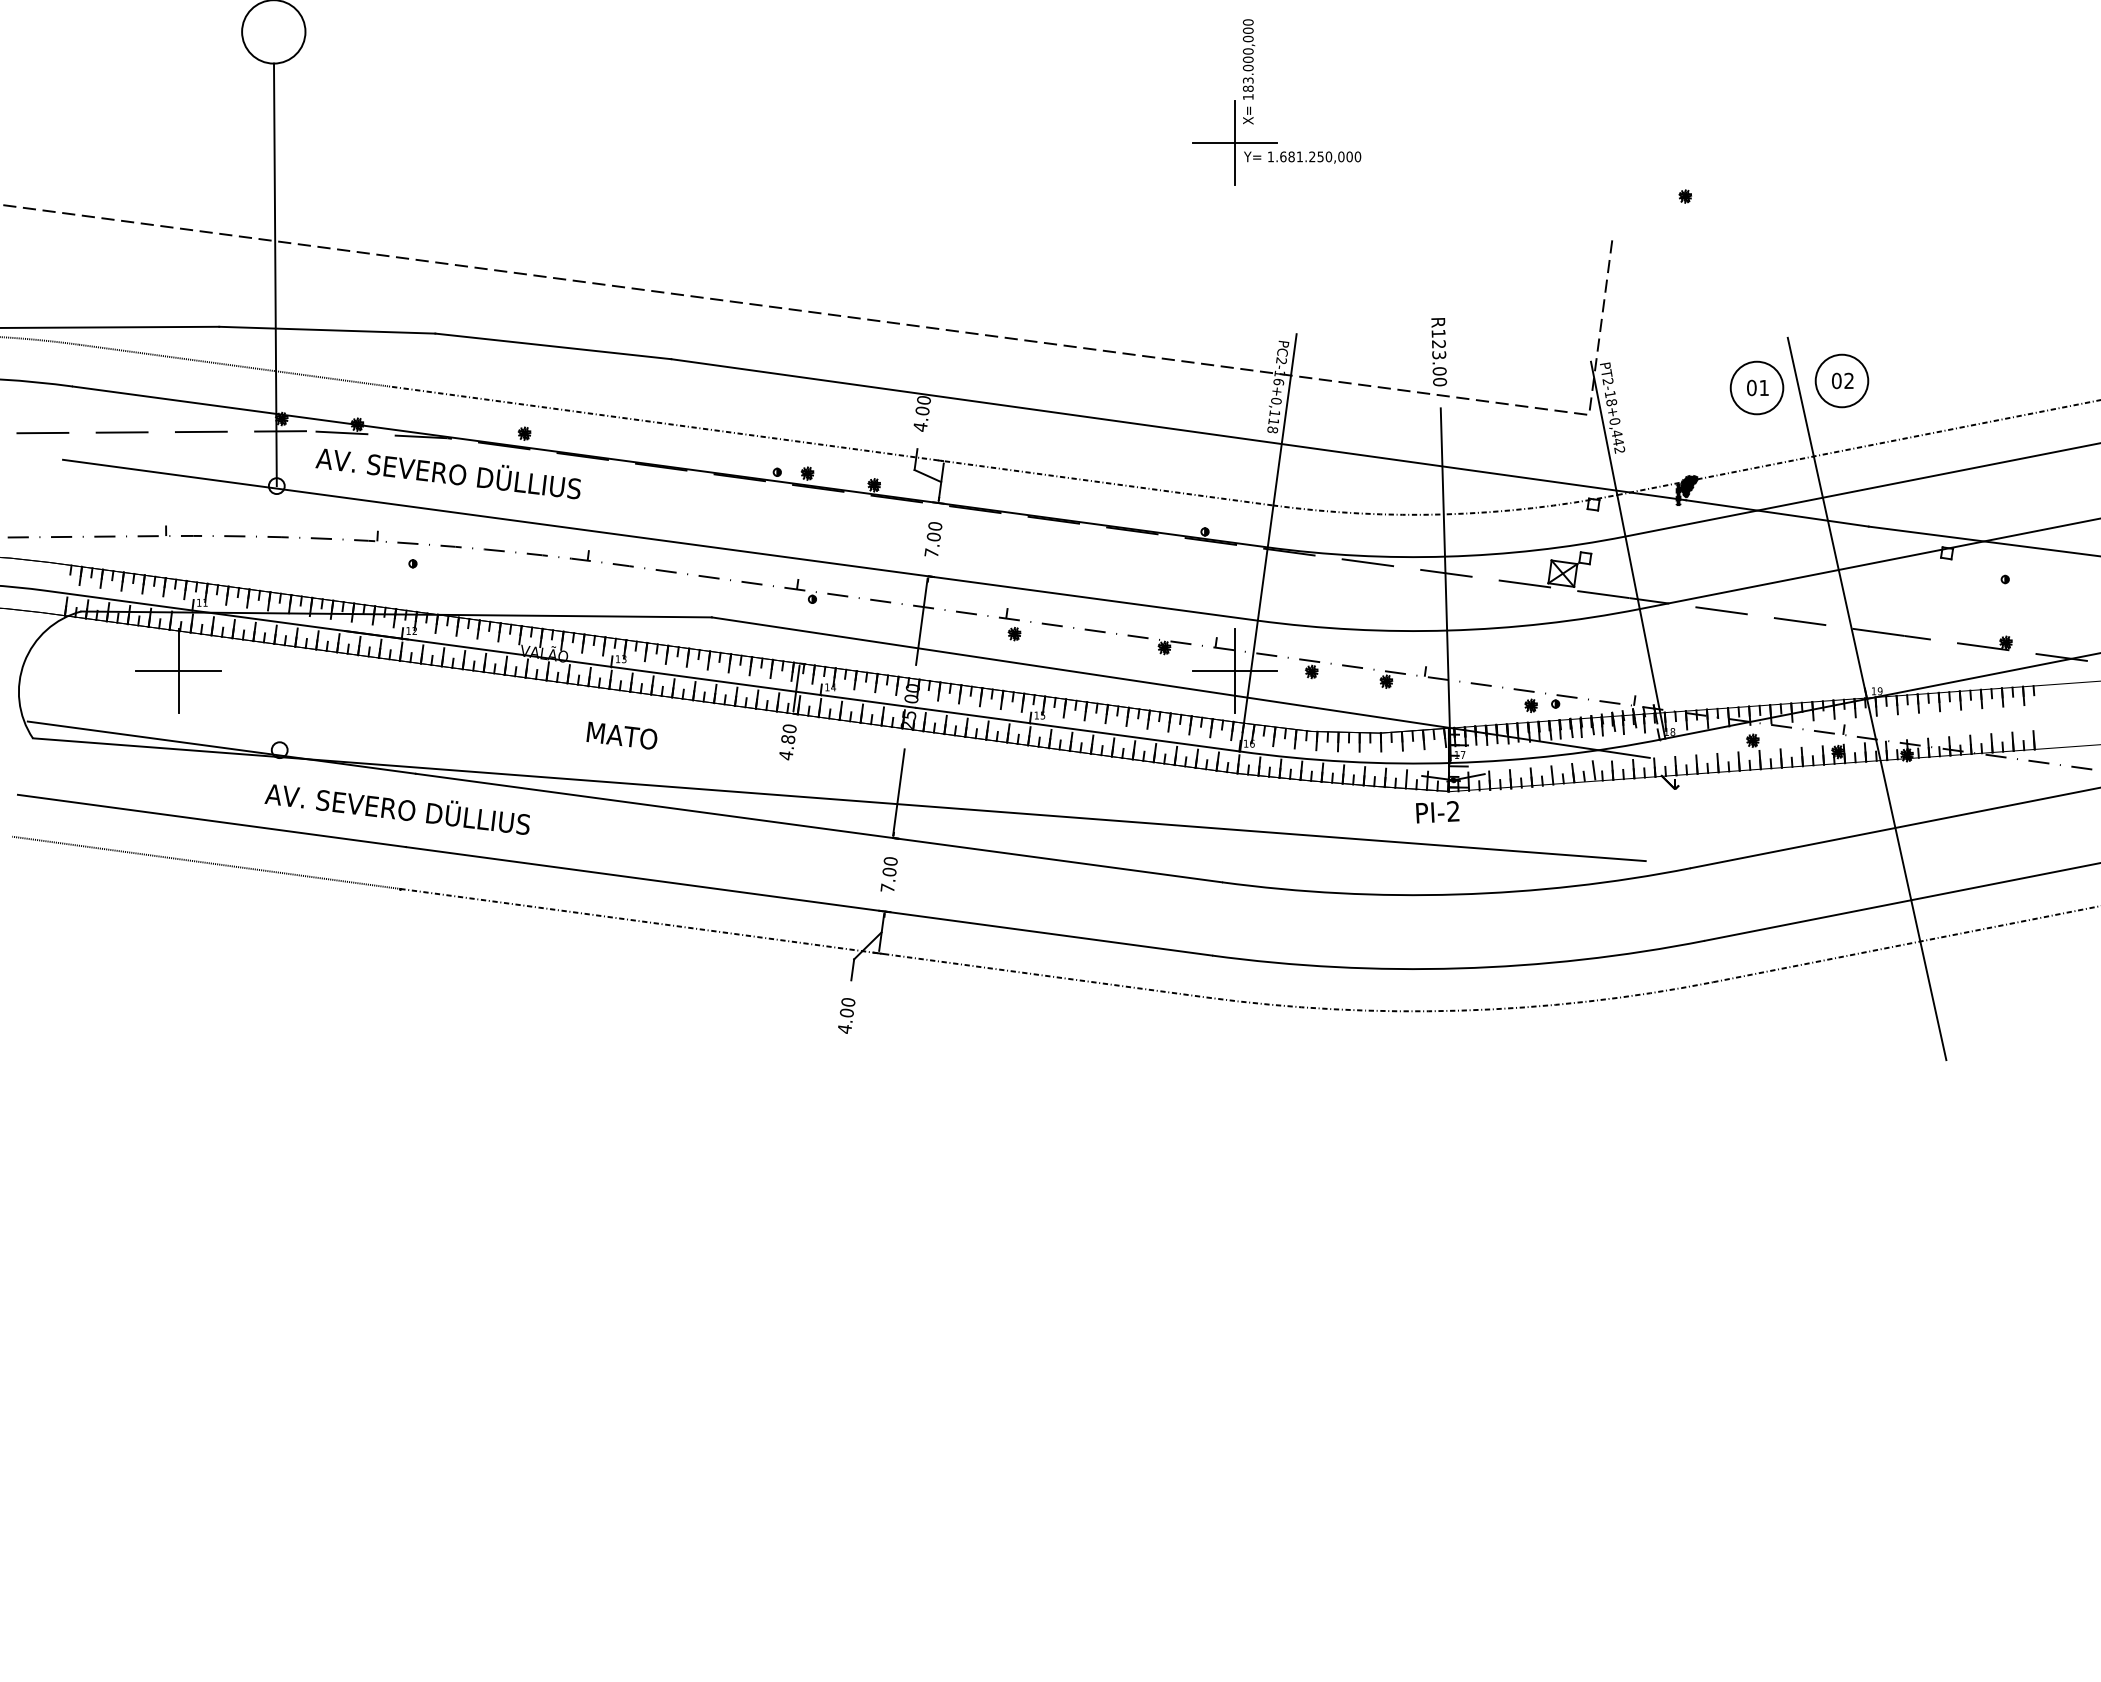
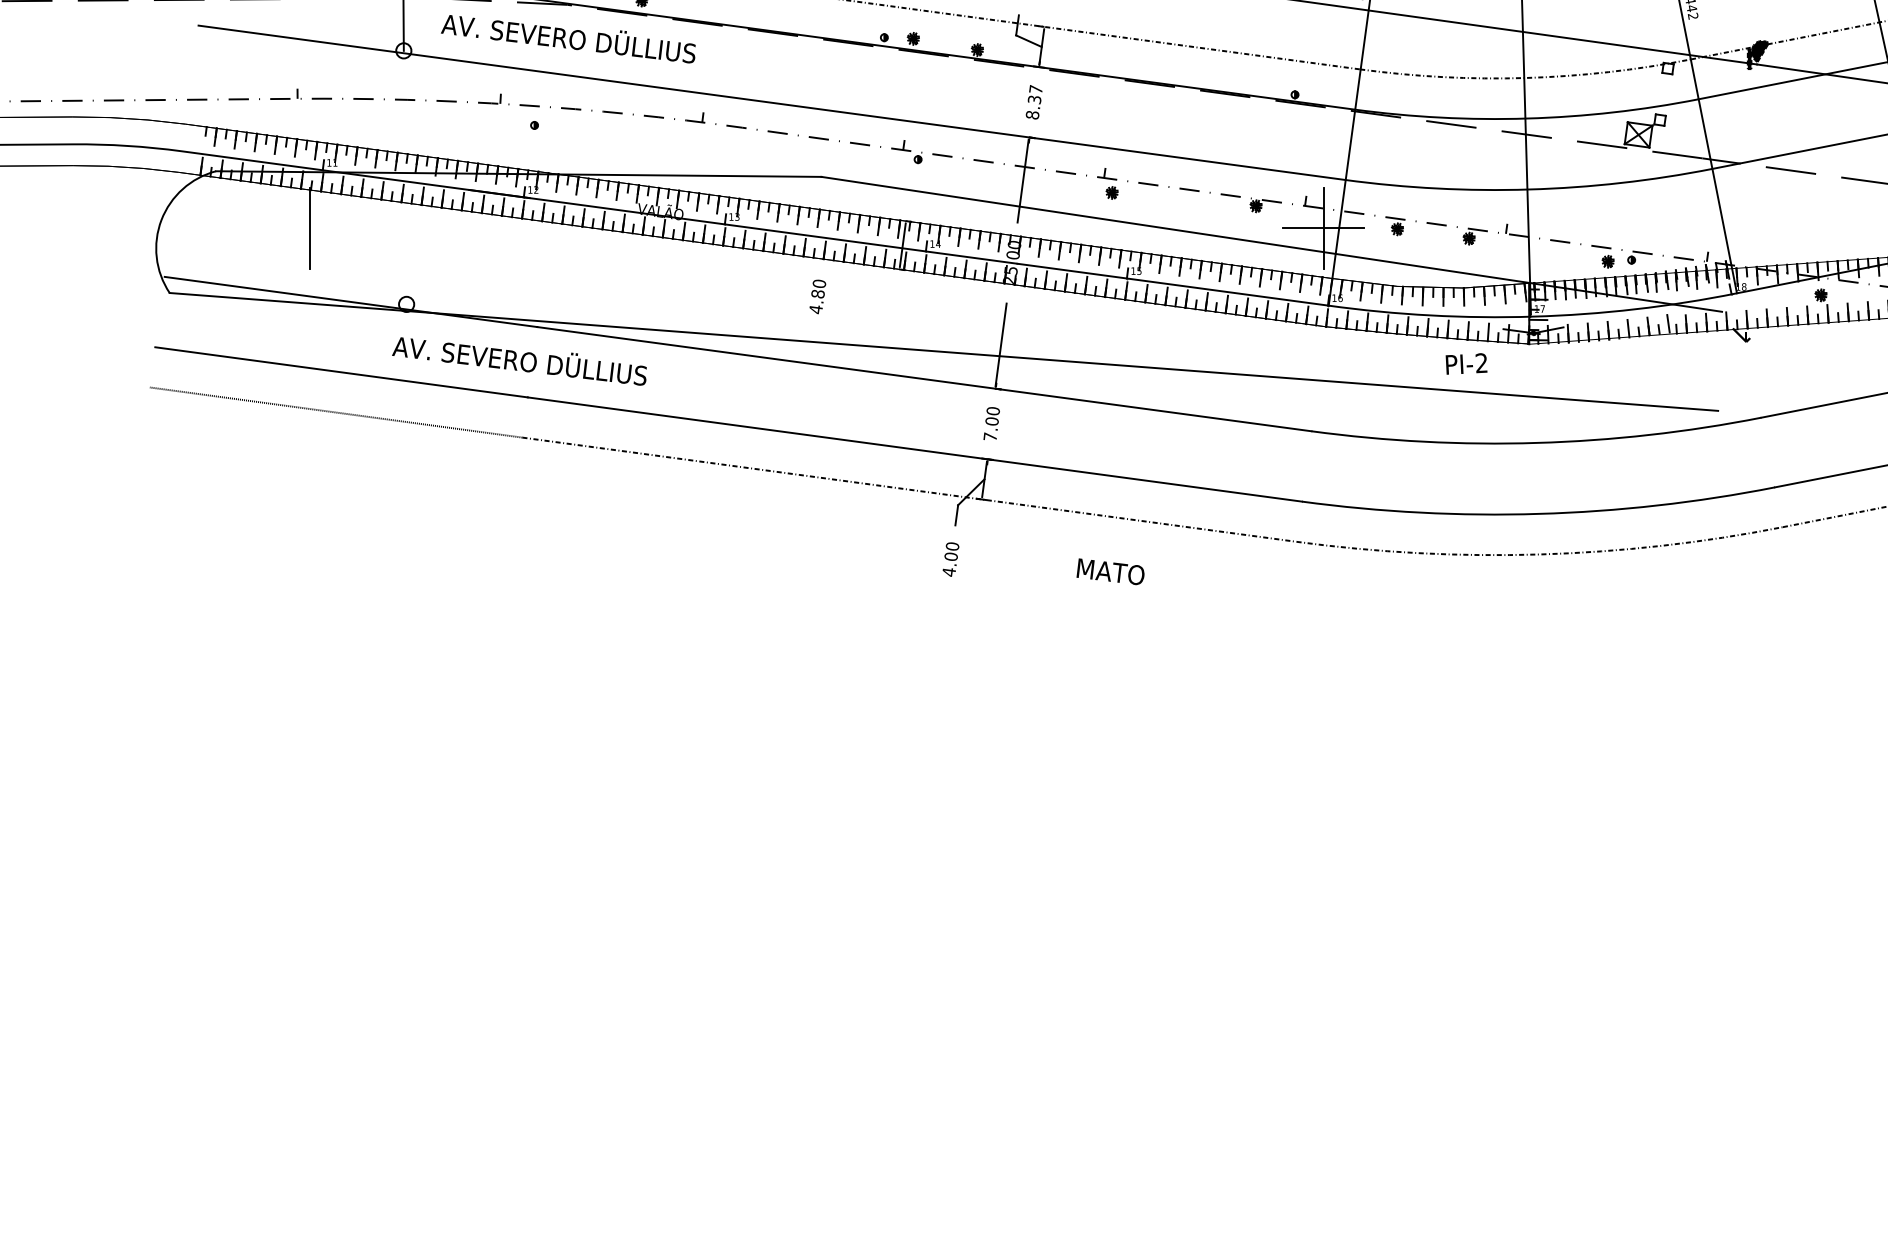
text: (933, 539) -> (1034, 102), 7.00 -> 8.37
line: (178, 671) -> (309, 228), removed
text: (621, 735) -> (1110, 571), moved
text: (787, 742) -> (817, 297), moved
text: (1437, 812) -> (1466, 364), moved

